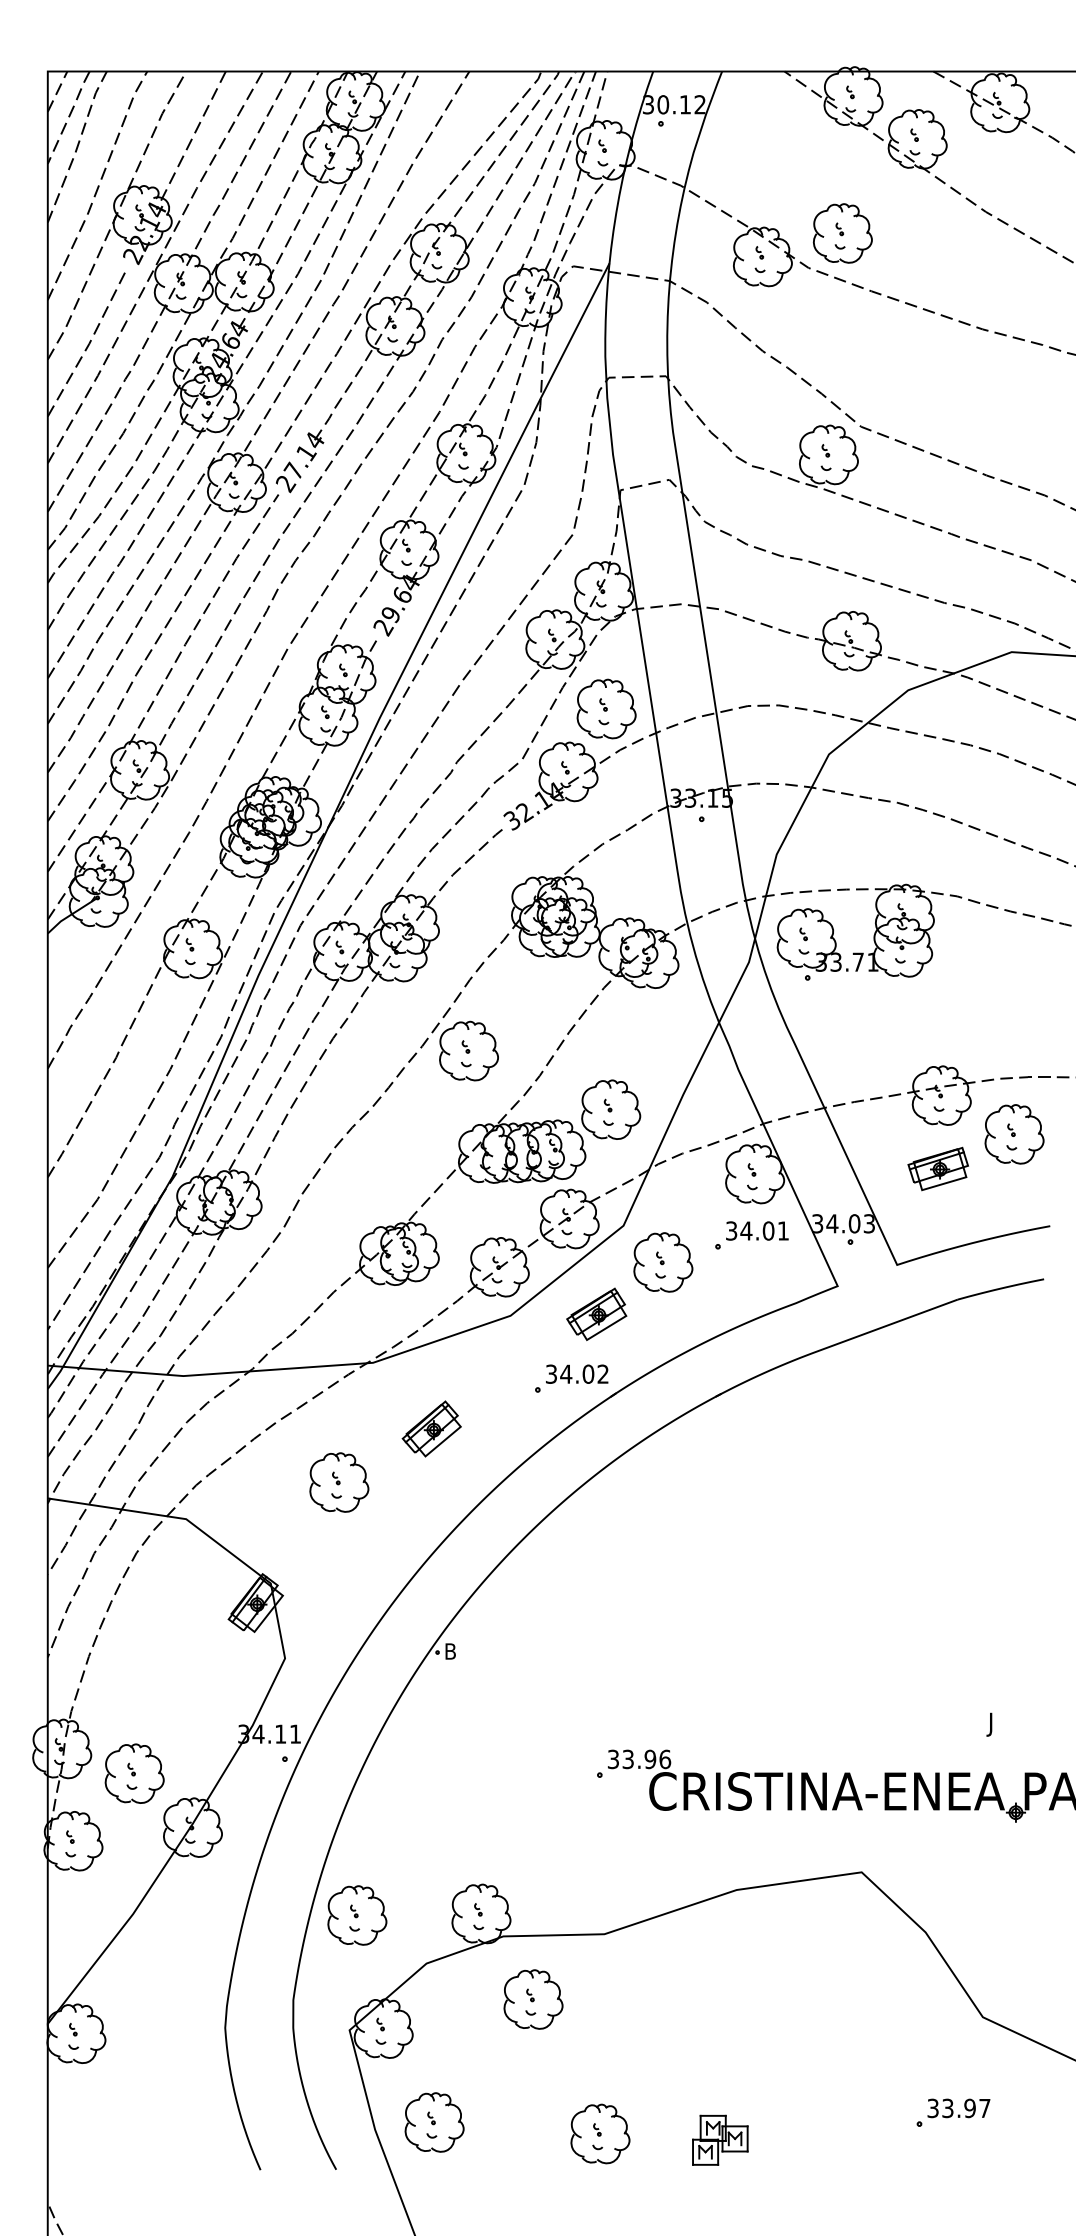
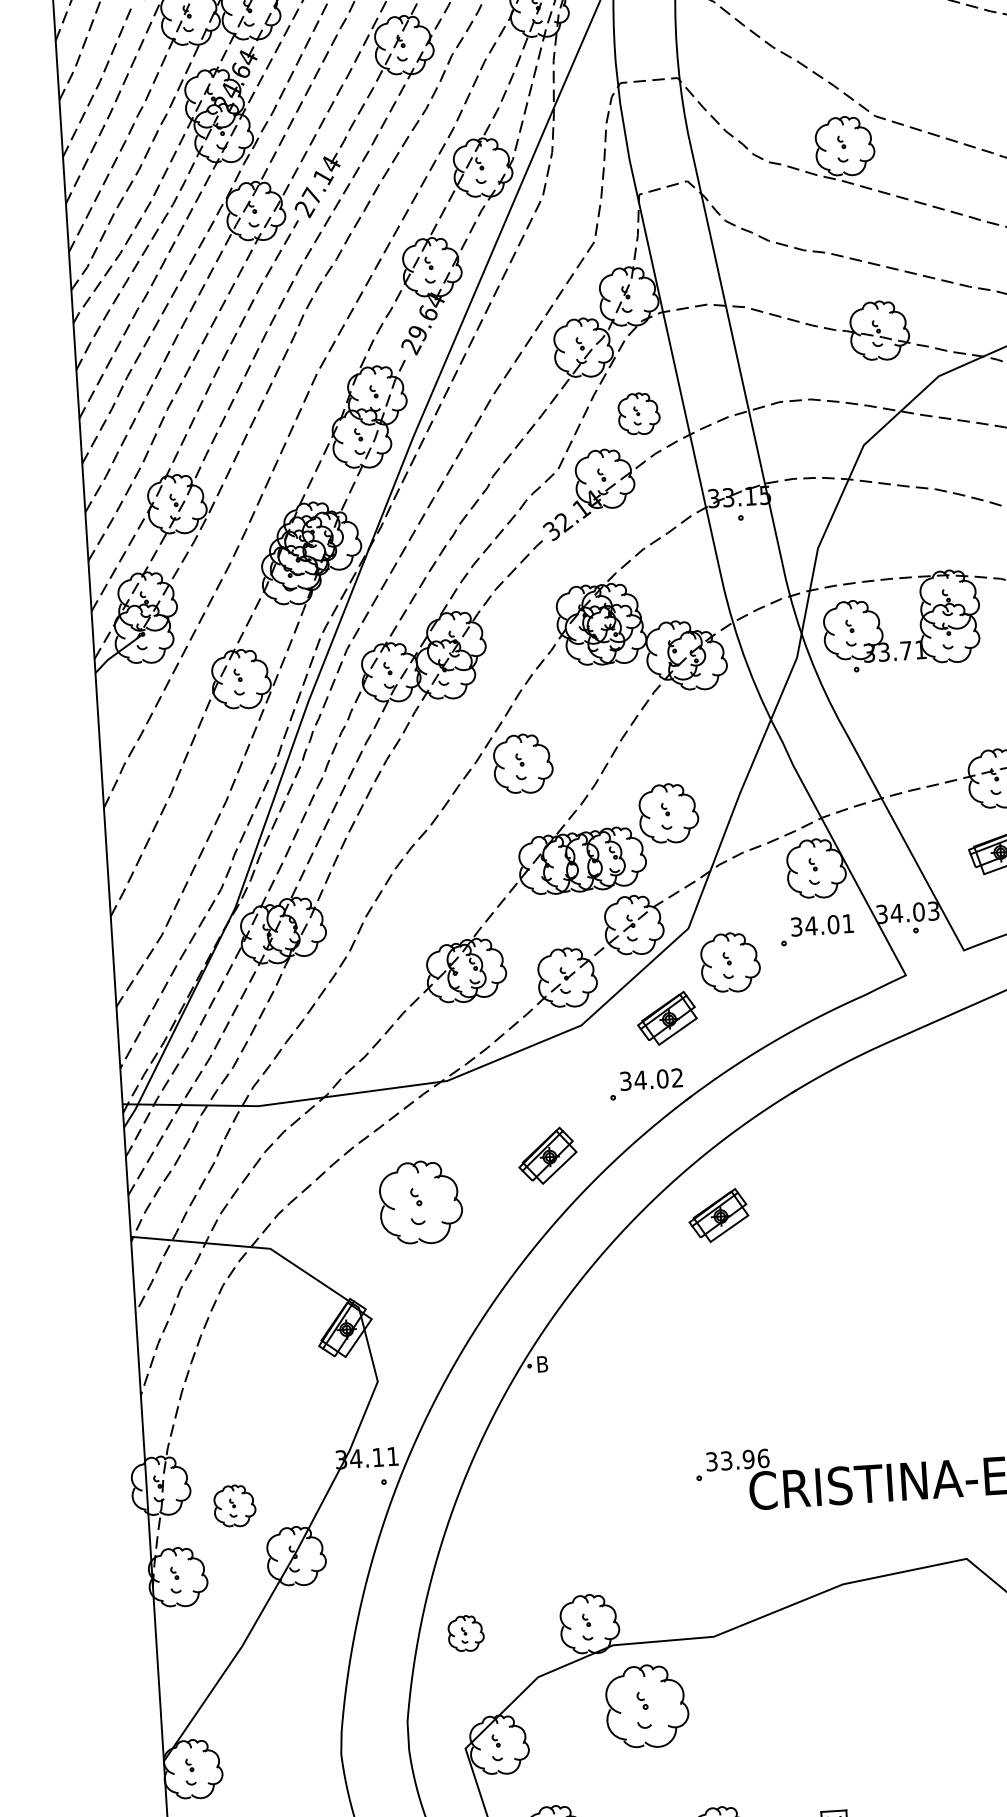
part: (606, 708) -> (638, 413), size x0.7
part: (431, 1428) -> (547, 1155), moved
part: (339, 1482) -> (421, 1202), size x1.4
part: (635, 1513) -> (718, 1214), added
part: (134, 1773) -> (234, 1505), size x0.7
part: (357, 1915) -> (466, 1633), size x0.6
part: (533, 1999) -> (647, 1706), size x1.4

